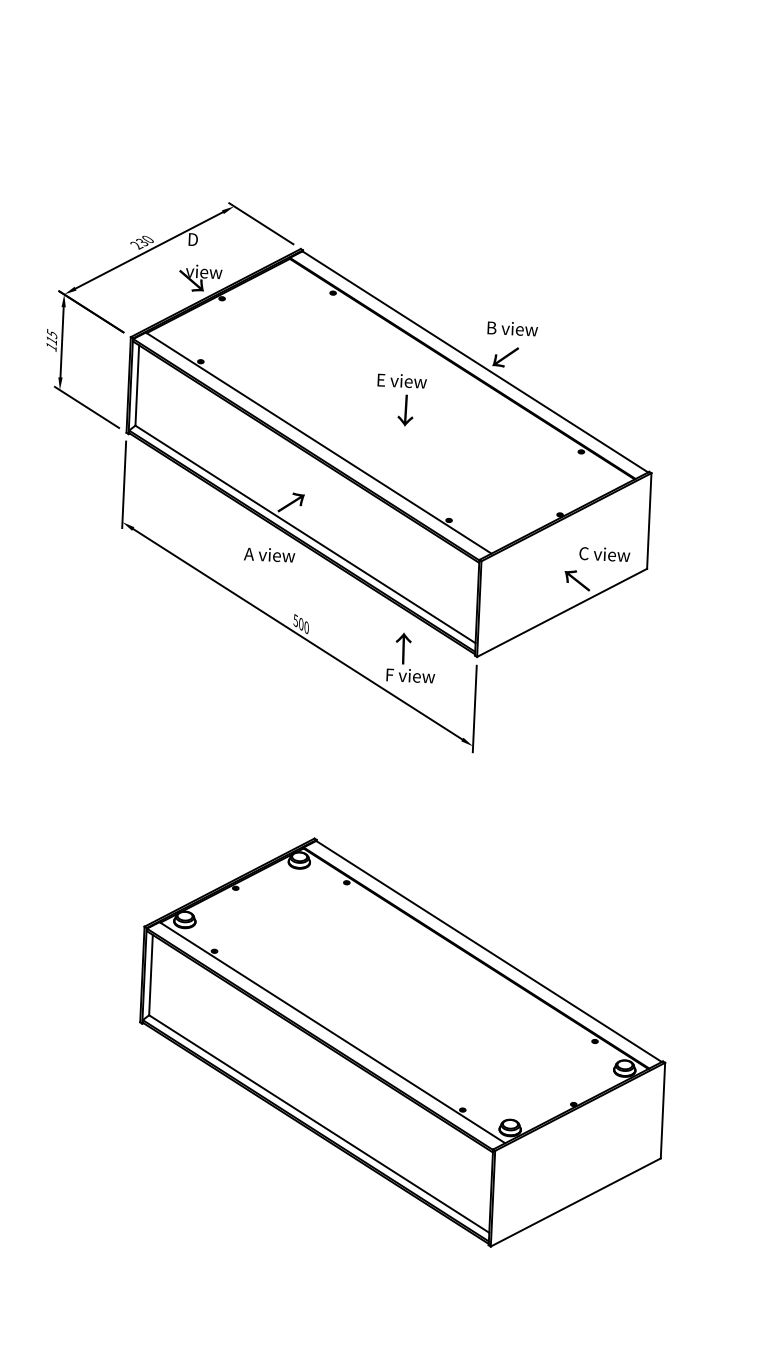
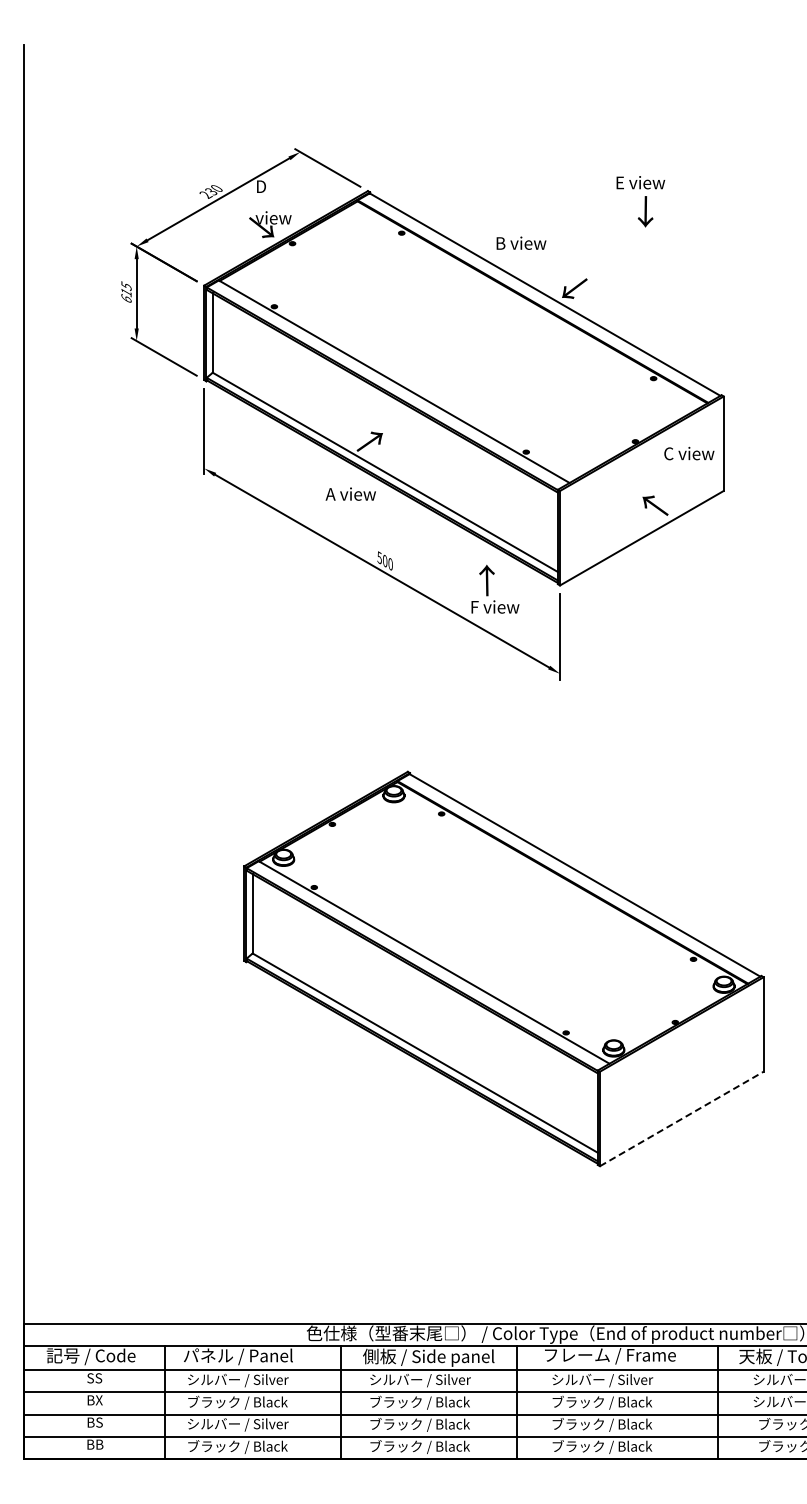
text: (512, 327) -> (521, 242), moved
text: (51, 346) -> (126, 298), 115 -> 615
text: (401, 399) -> (640, 201), moved
text: (604, 554) -> (689, 453), moved
line: (576, 1202) -> (682, 1118), solid -> dashed

